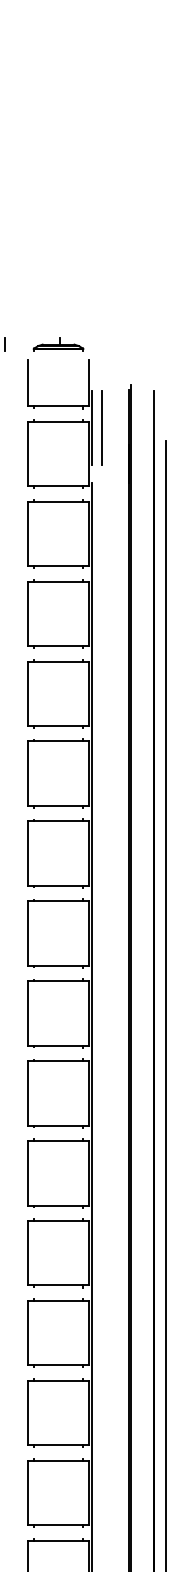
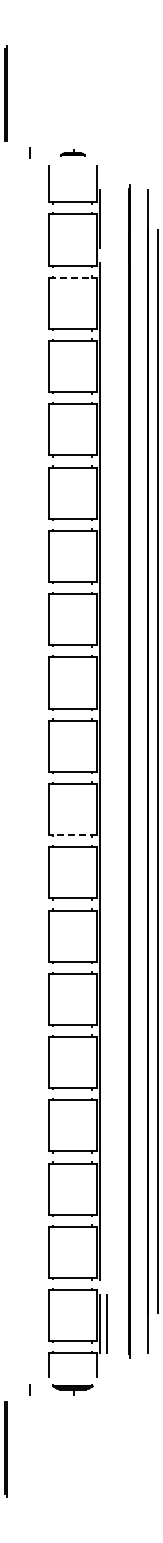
part: (57, 343) -> (72, 152), size x0.6
line: (102, 426) -> (107, 218), removed
line: (59, 501) -> (73, 277), solid -> dashed
line: (57, 1206) -> (72, 835), solid -> dashed

